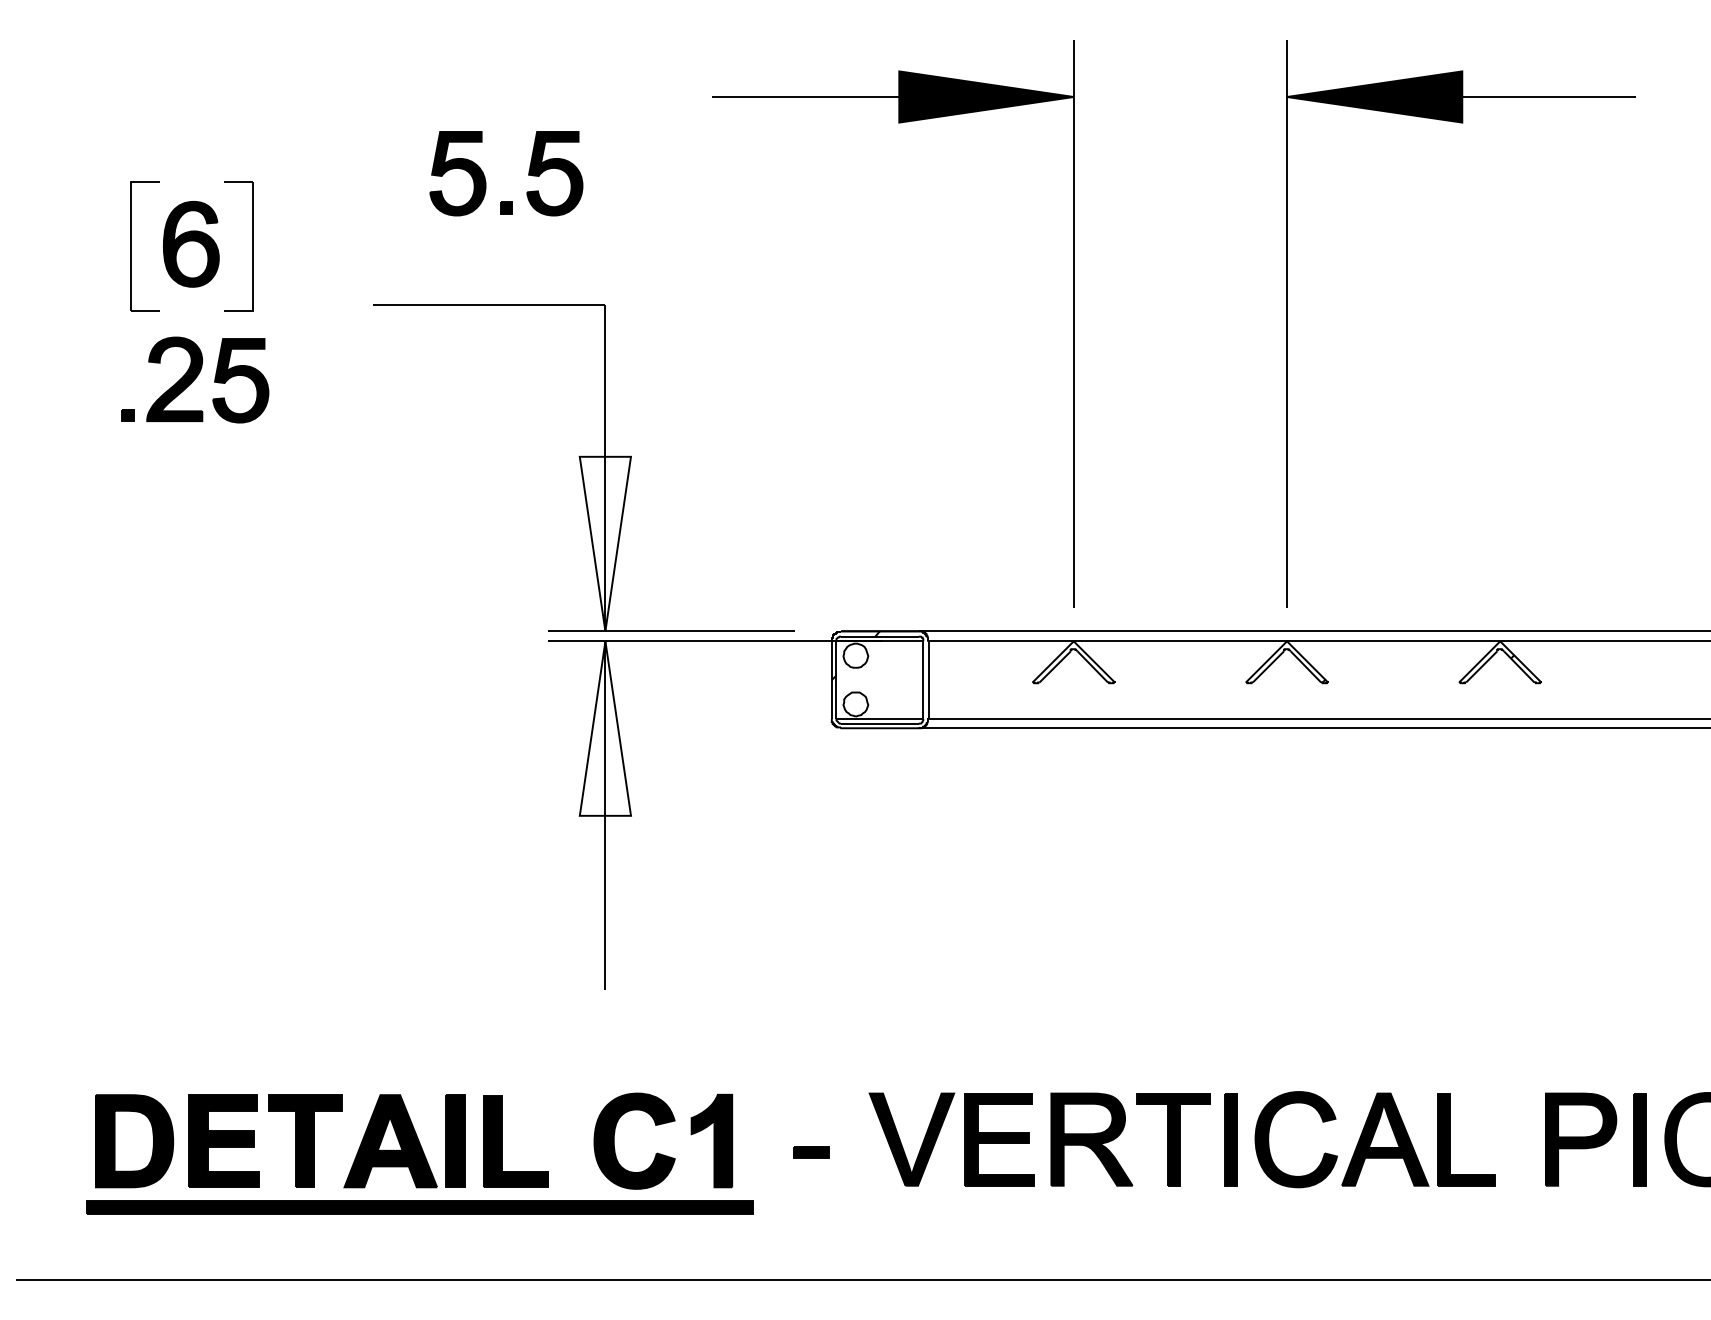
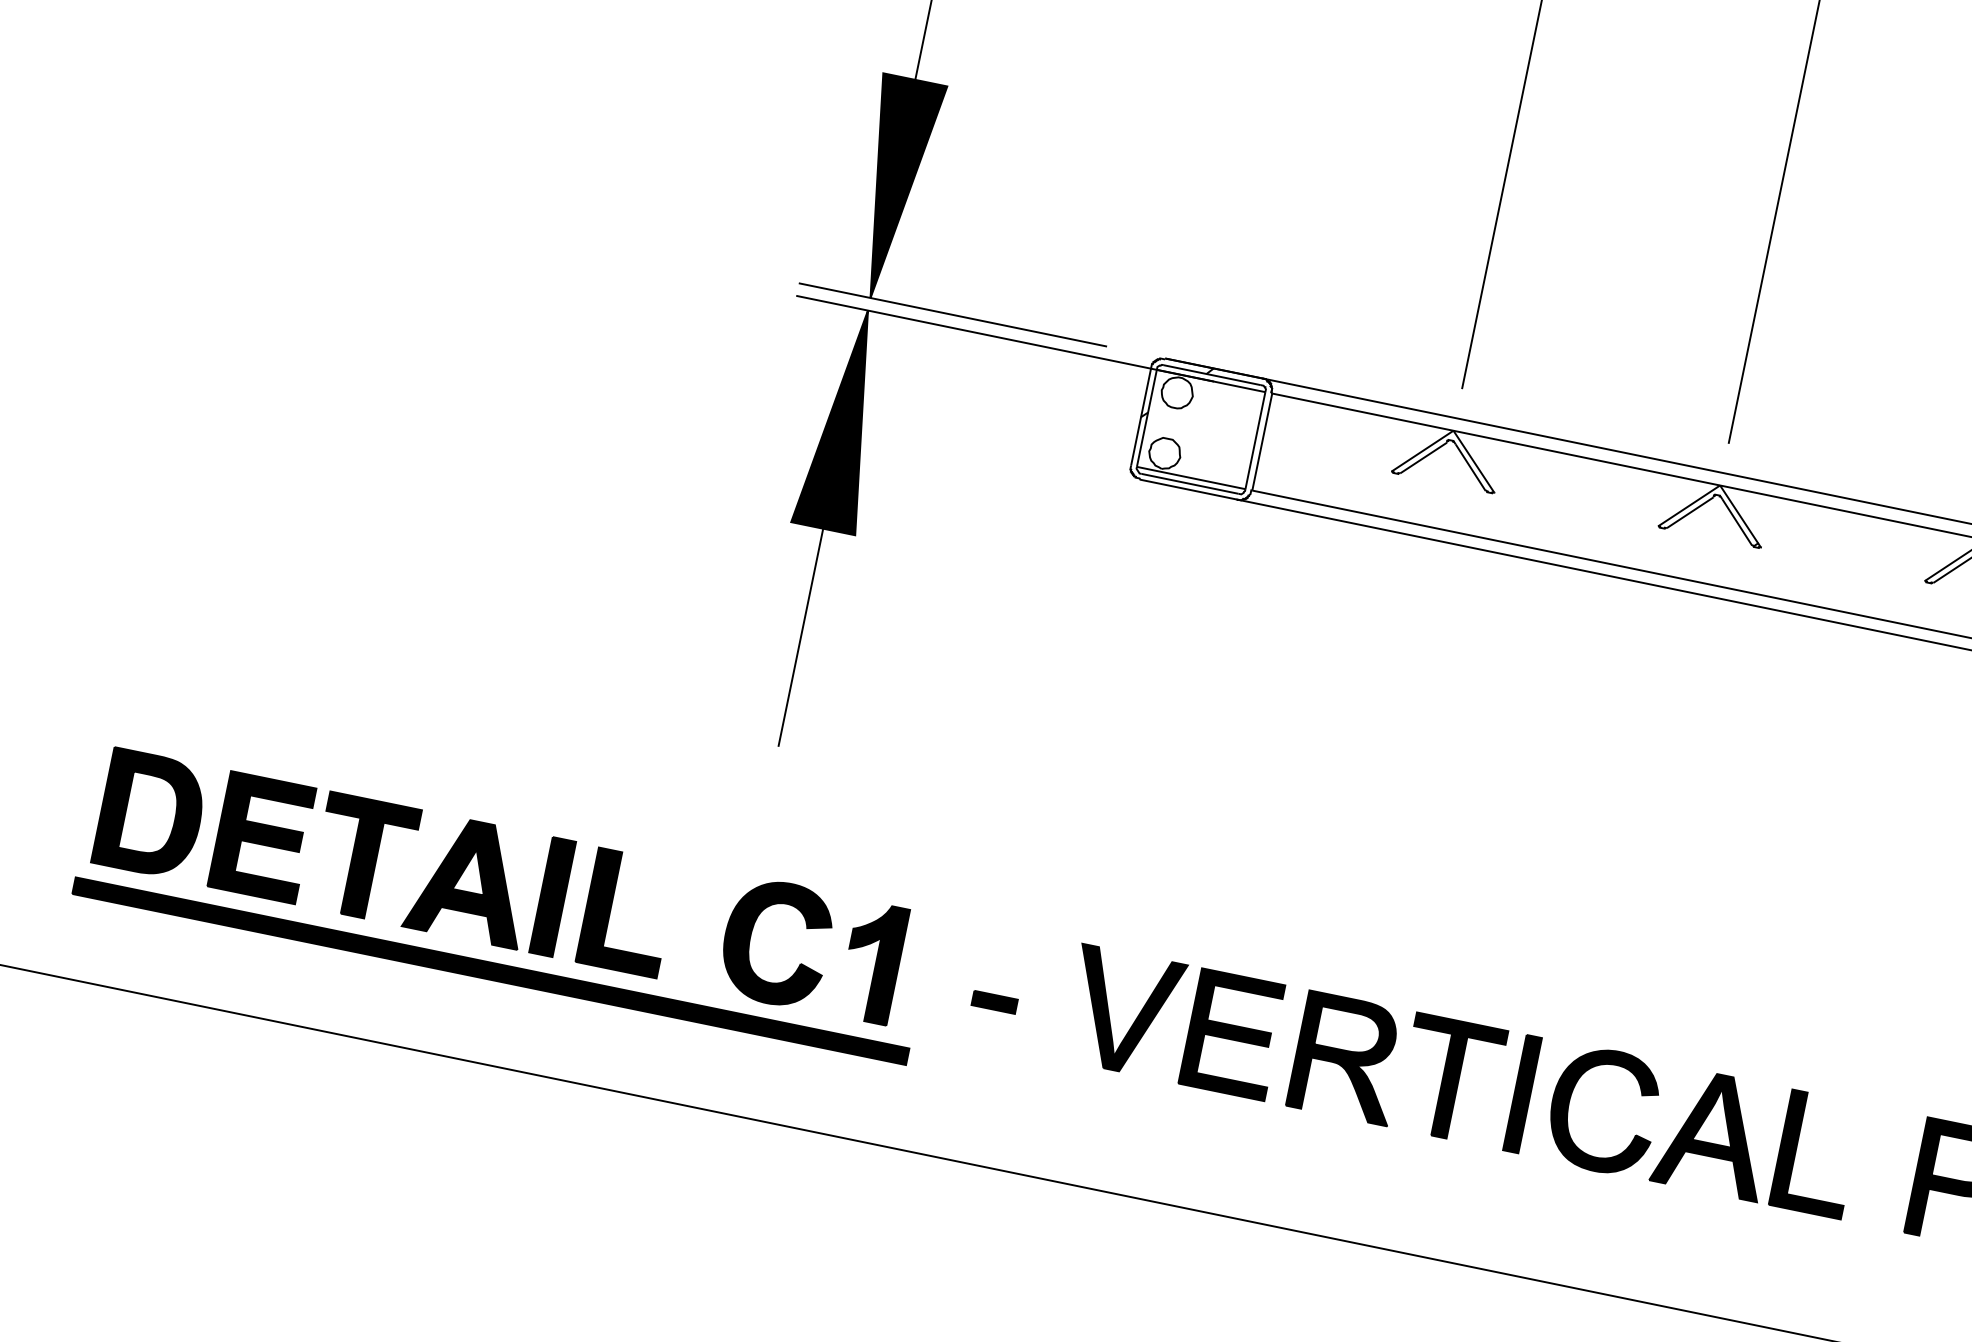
fill: (604, 543) -> (891, 188), added
fill: (605, 728) -> (845, 419), added

